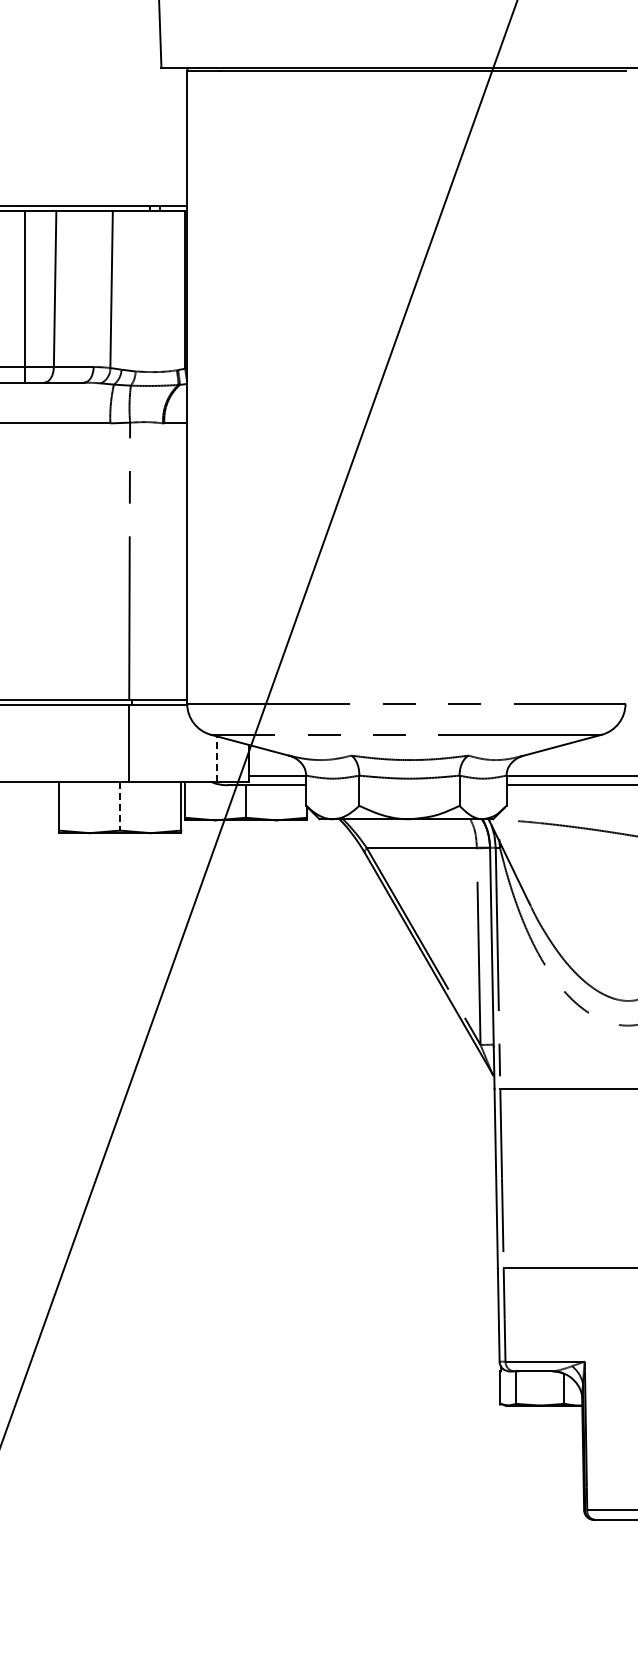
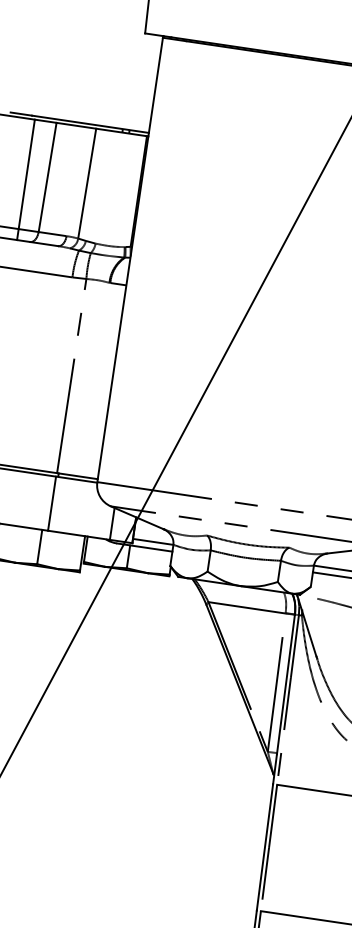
line: (216, 759) -> (112, 524), dashed -> solid
line: (120, 806) -> (39, 547), dashed -> solid

